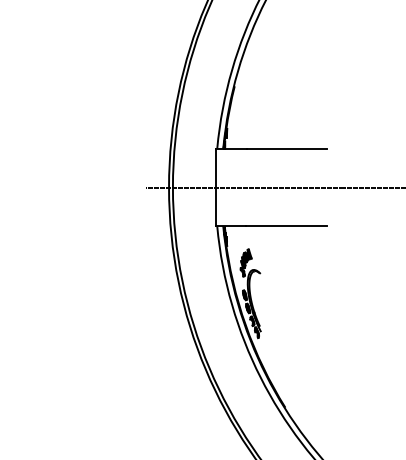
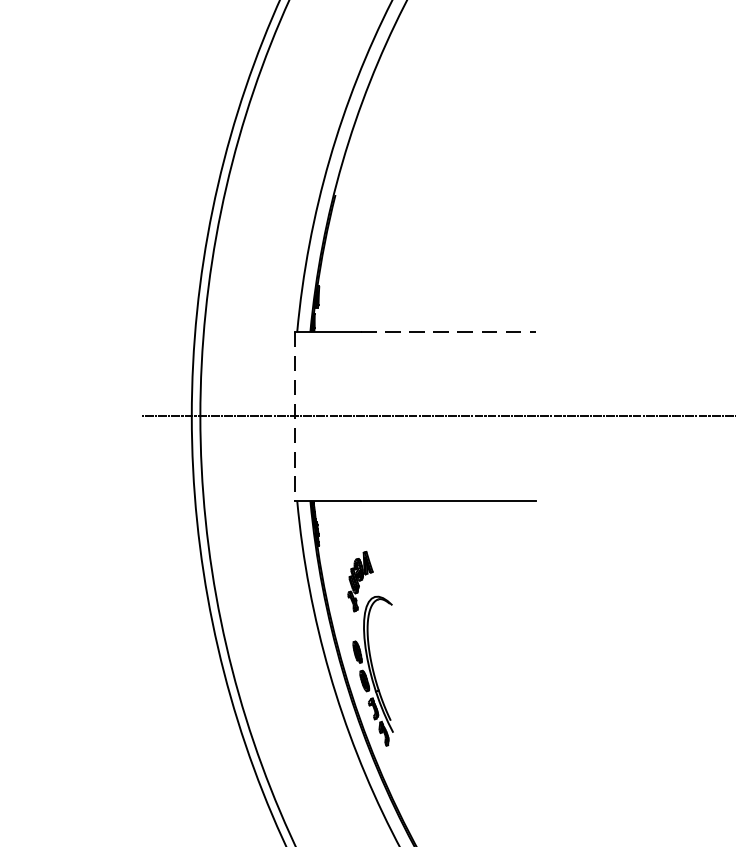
line: (287, 148) -> (450, 331), solid -> dashed
line: (216, 187) -> (295, 416), solid -> dashed

